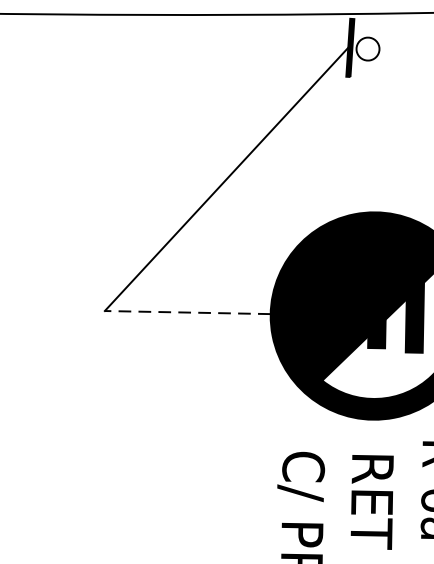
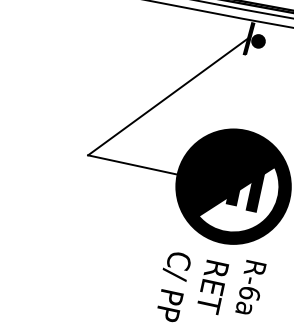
fill: (367, 49) -> (258, 41), added
line: (186, 311) -> (132, 164), dashed -> solid

